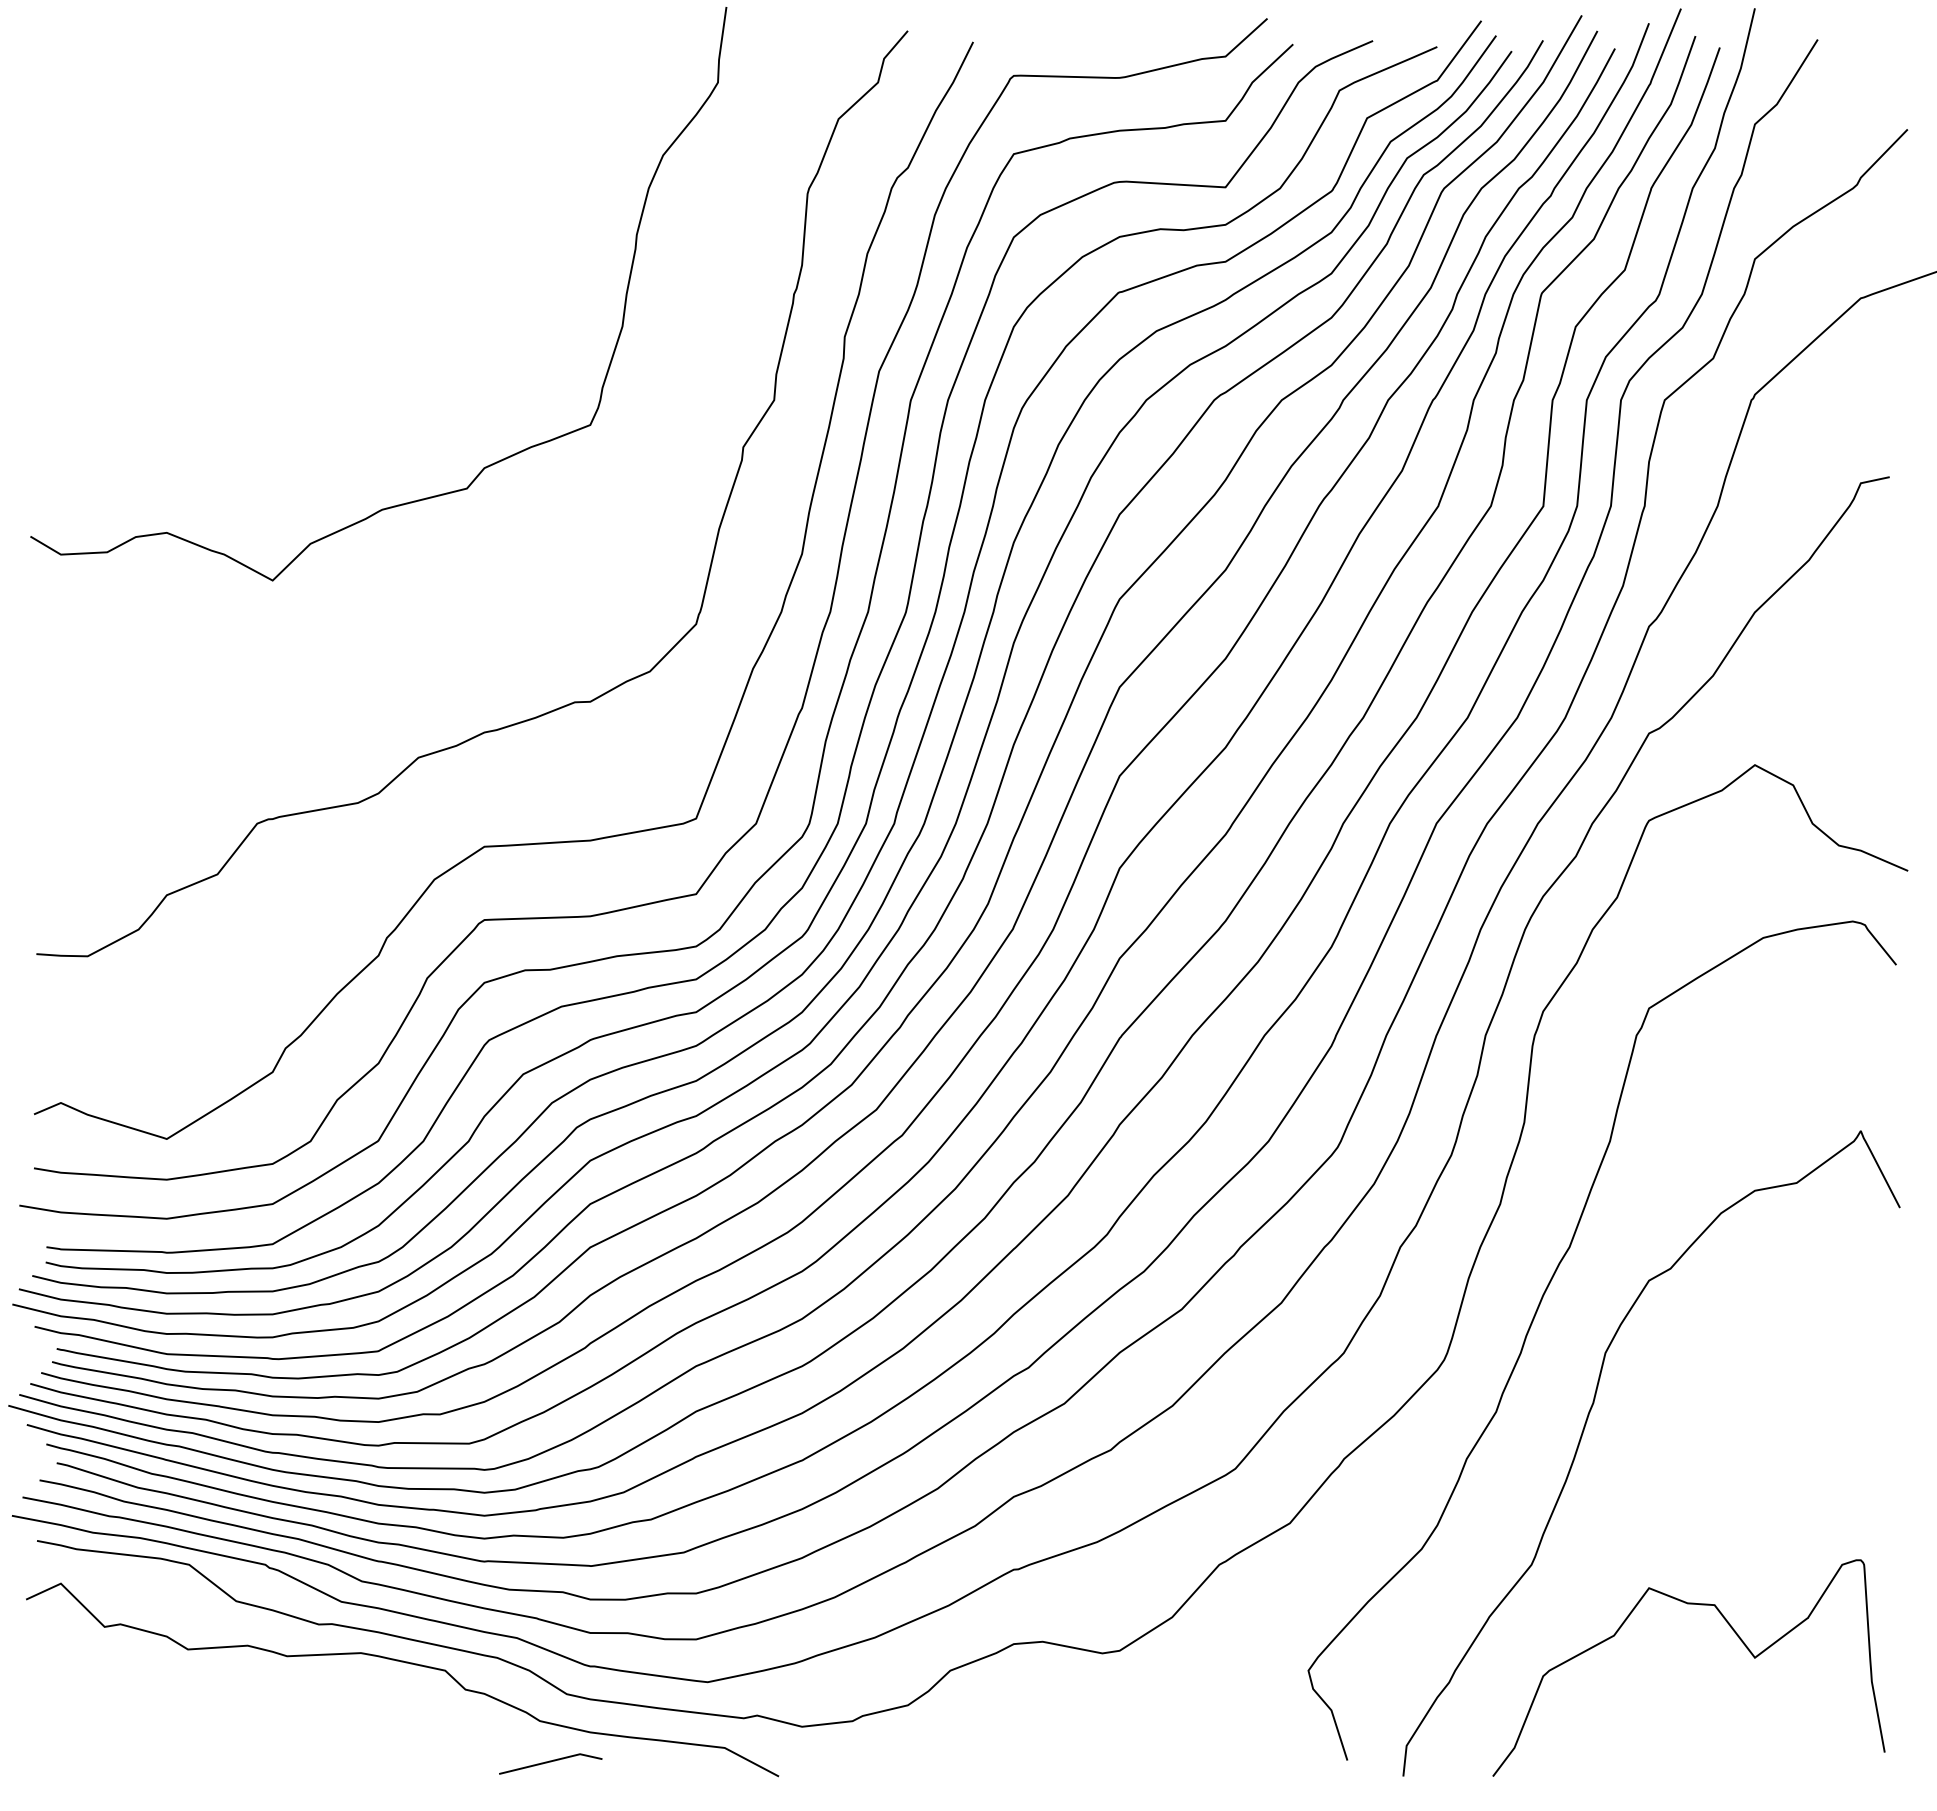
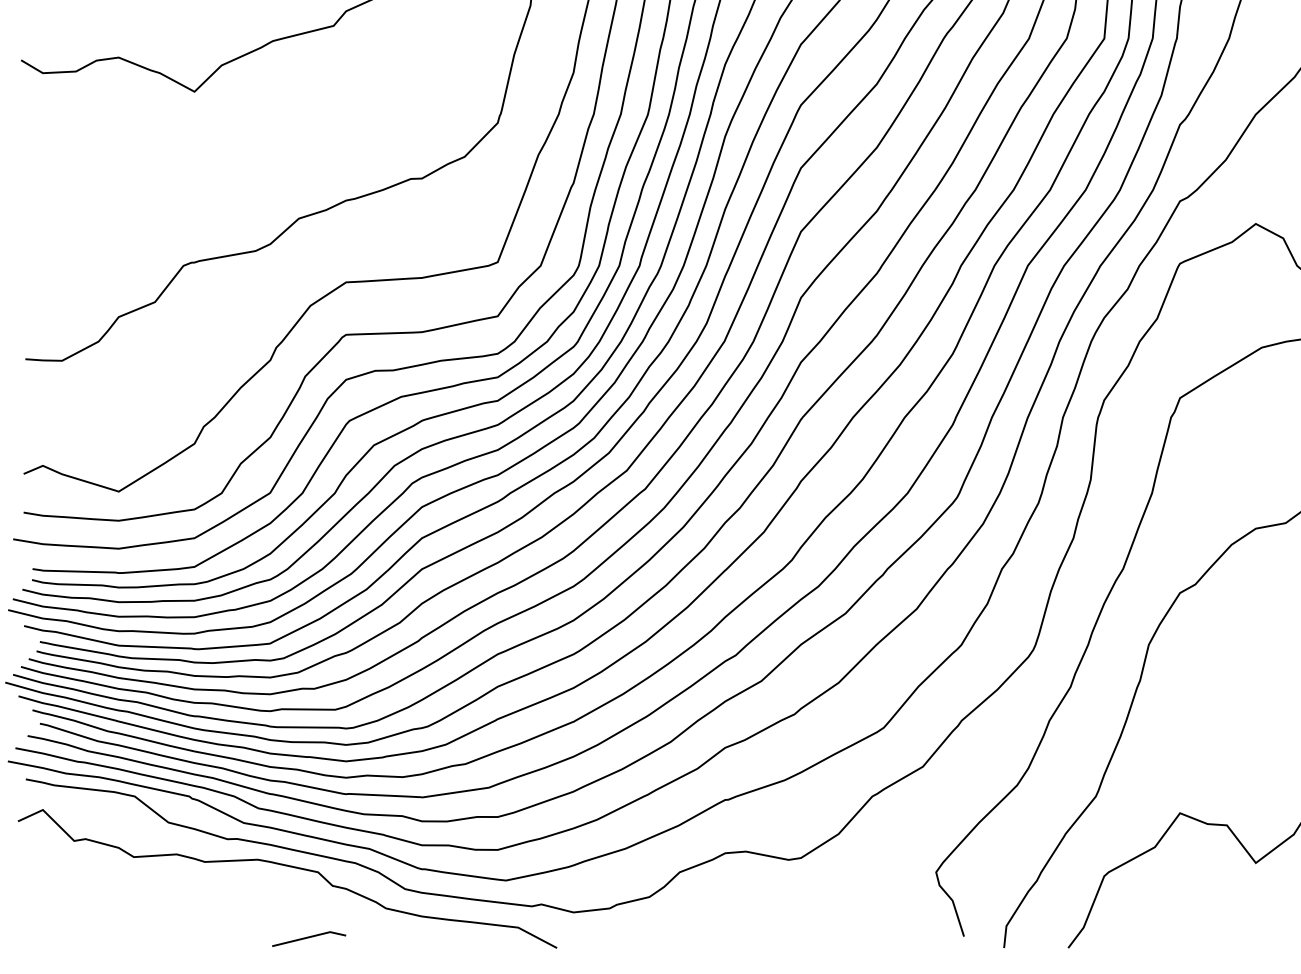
line: (550, 1762) -> (308, 938), moved

